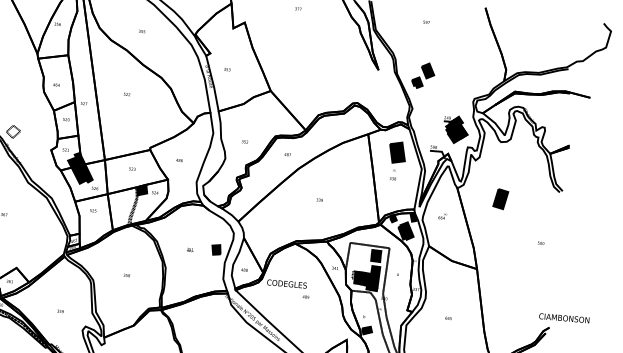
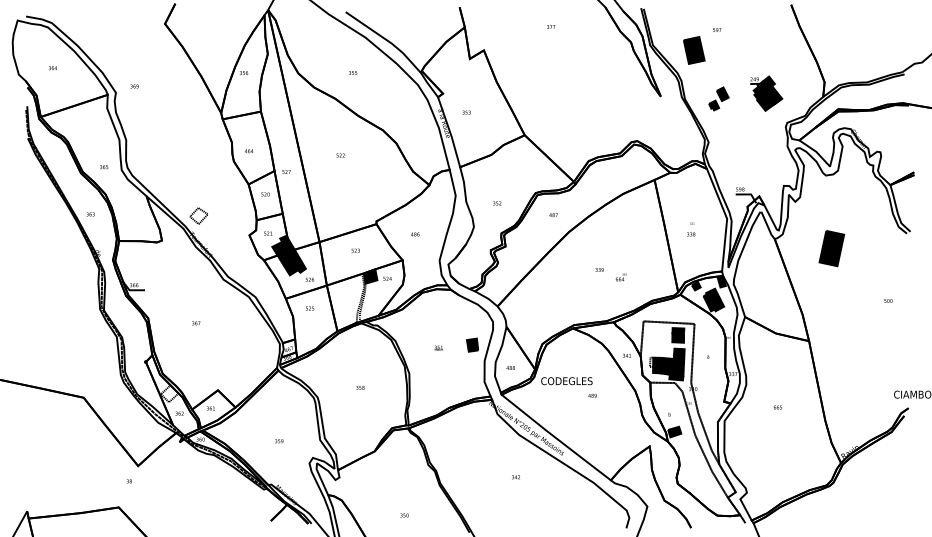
part: (423, 75) -> (718, 98), size x0.7
part: (455, 129) -> (766, 93), moved
part: (397, 152) -> (694, 50), moved
part: (500, 198) -> (831, 248), size x1.4
text: (442, 216) -> (620, 277), moved

